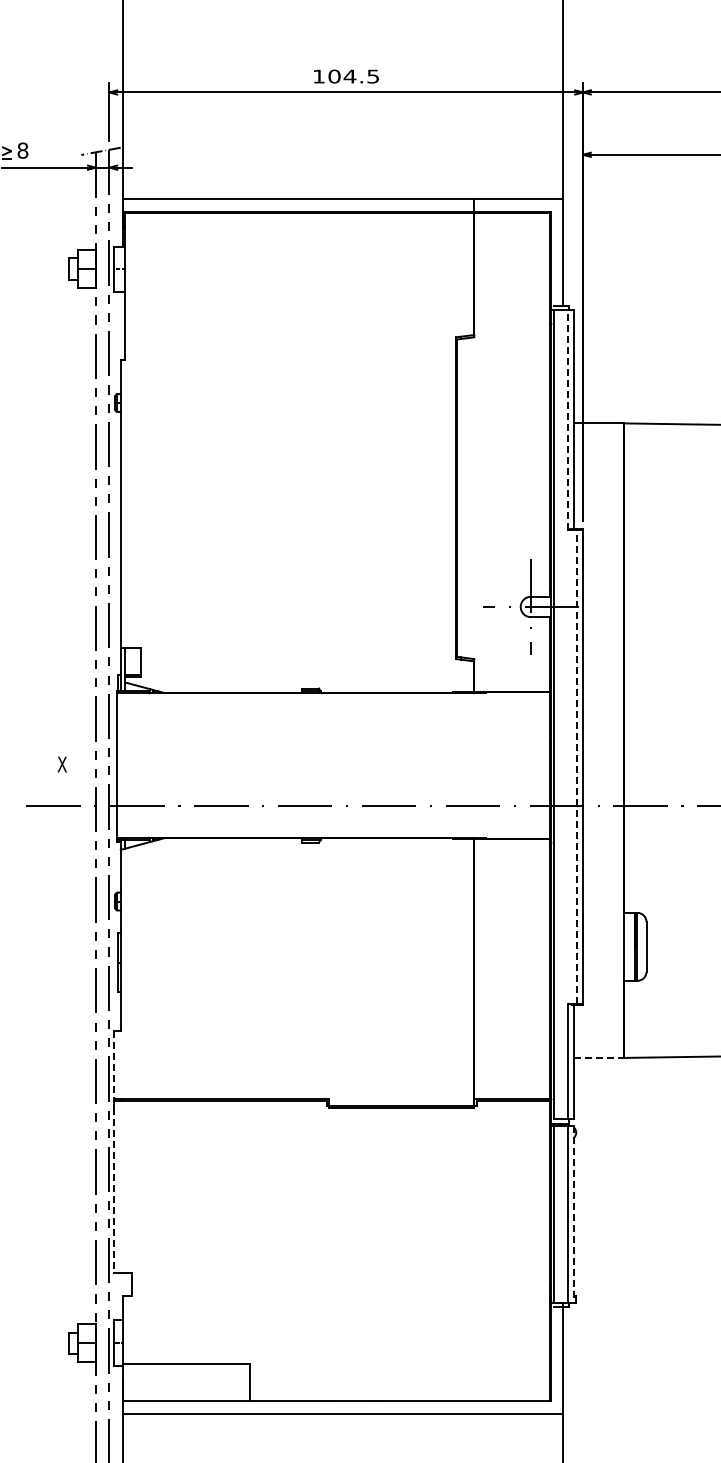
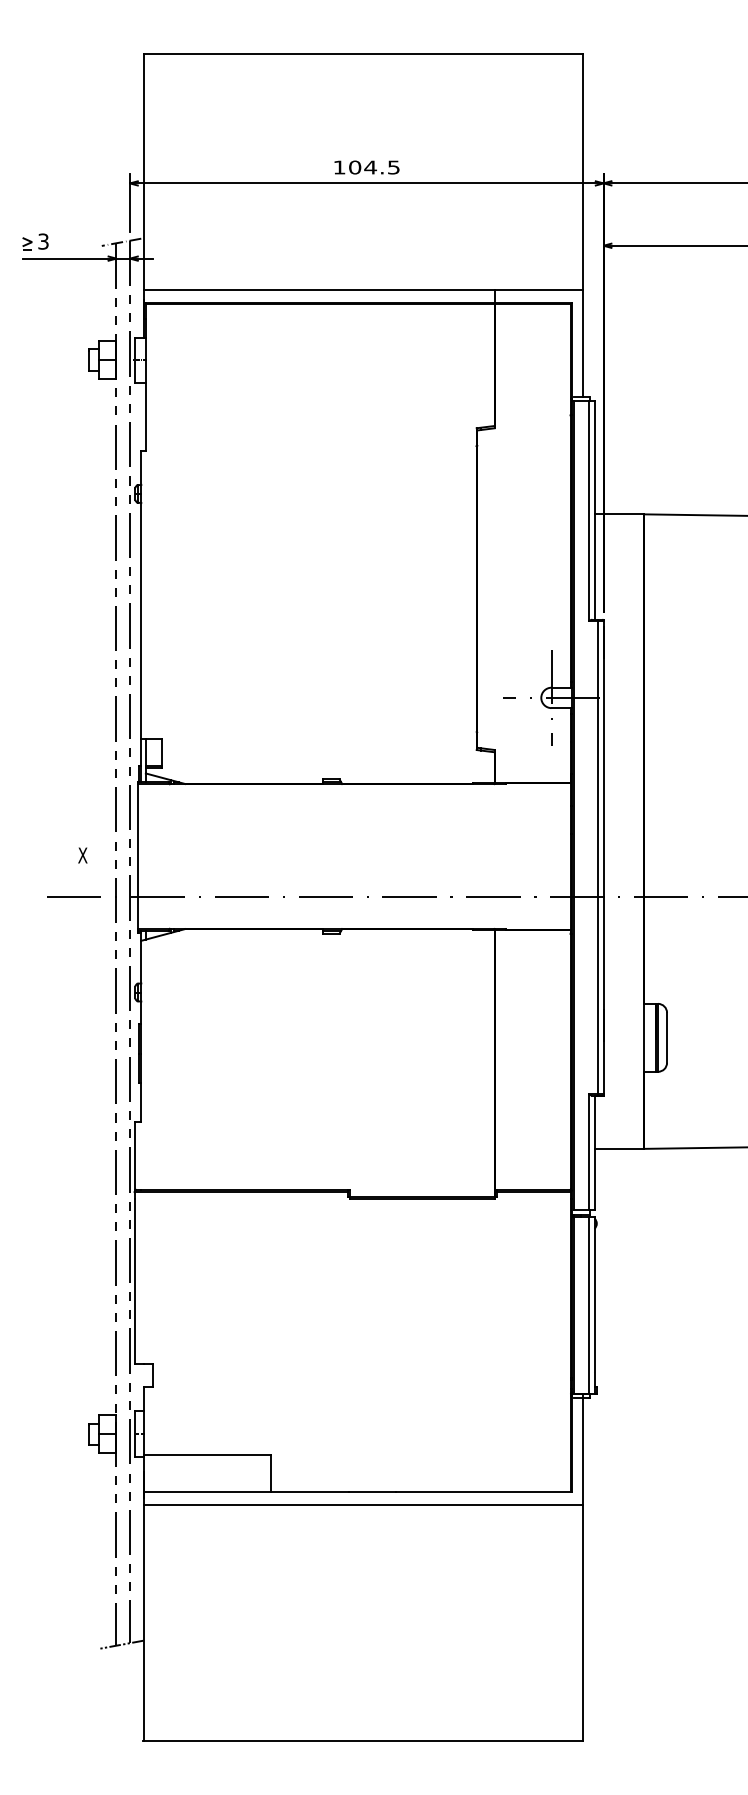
text: (22, 150) -> (43, 241), 8 -> 3
line: (567, 419) -> (588, 510), dashed -> solid
line: (576, 766) -> (597, 857), dashed -> solid
line: (598, 1057) -> (619, 1148), dashed -> solid
line: (113, 1064) -> (134, 1155), dashed -> solid
line: (113, 1190) -> (134, 1281), dashed -> solid
line: (573, 1214) -> (594, 1305), dashed -> solid

